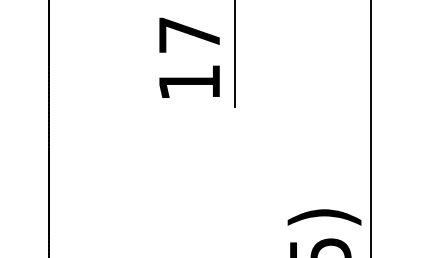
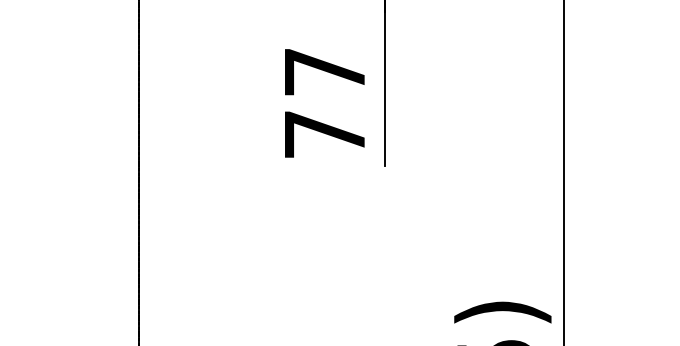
text: (189, 82) -> (324, 134), 17 -> 77

